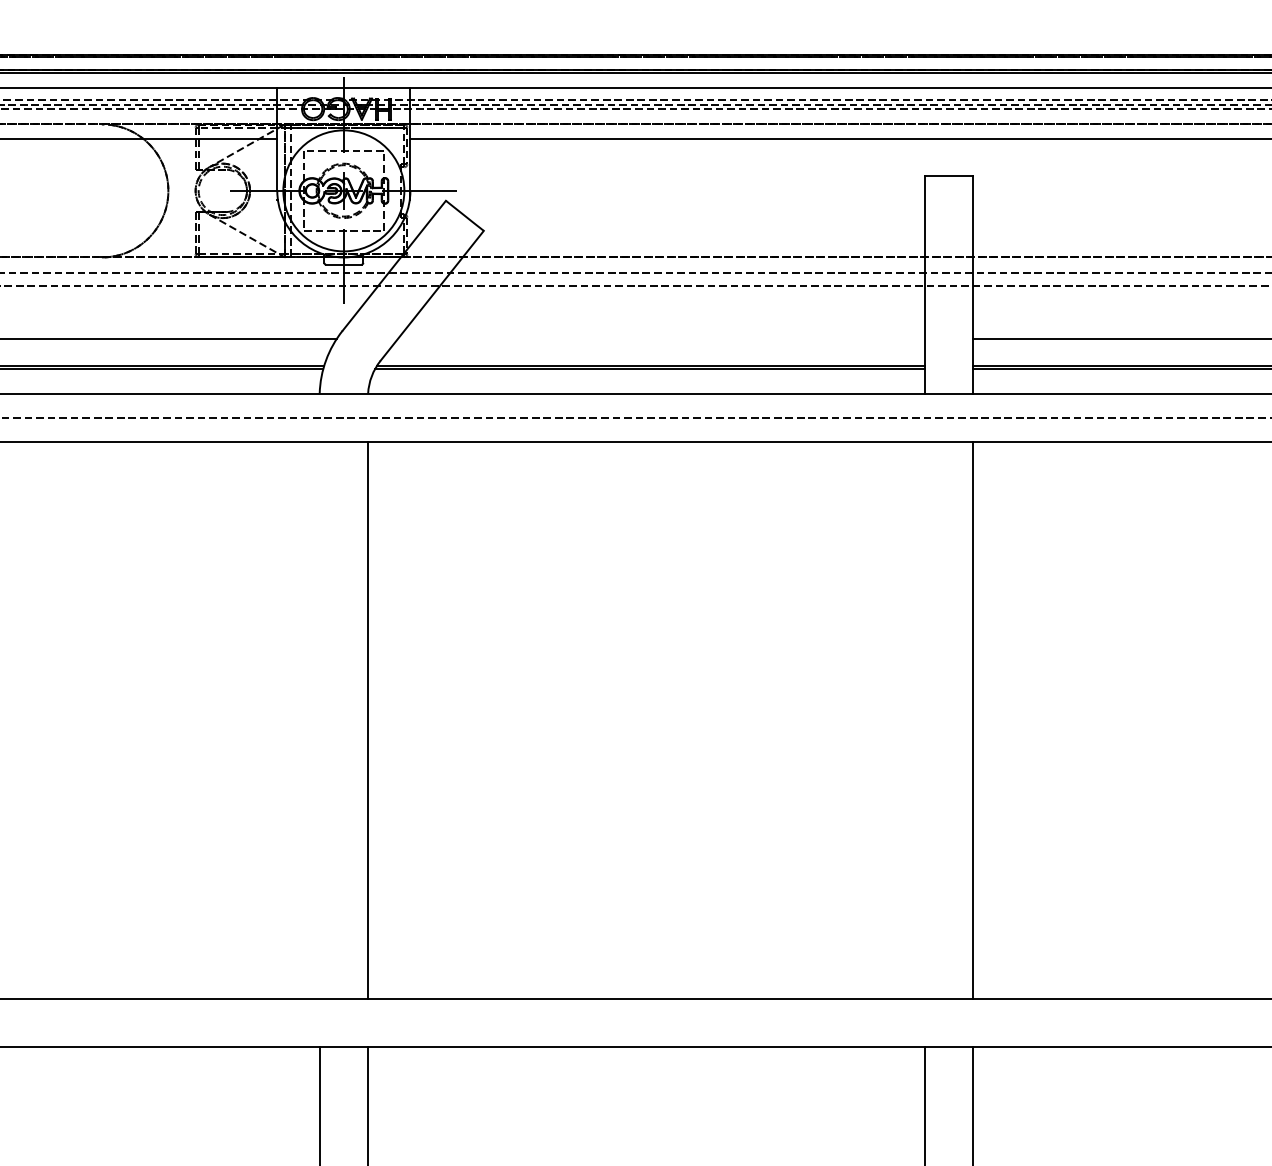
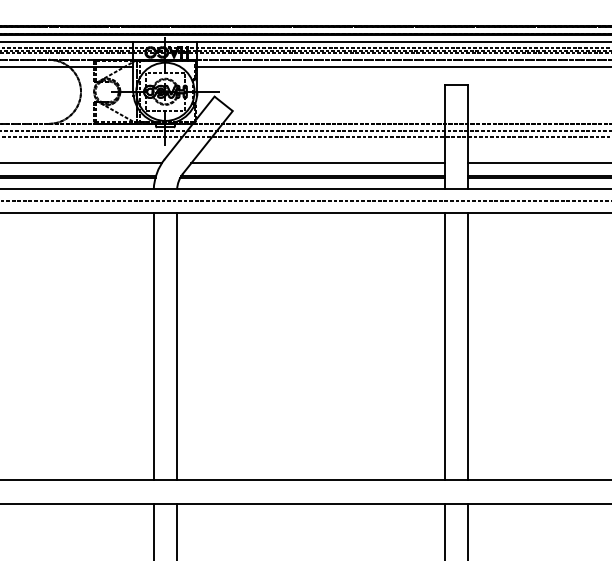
line: (659, 339) -> (317, 163), added
line: (319, 720) -> (153, 346), added
line: (923, 720) -> (444, 346), added

